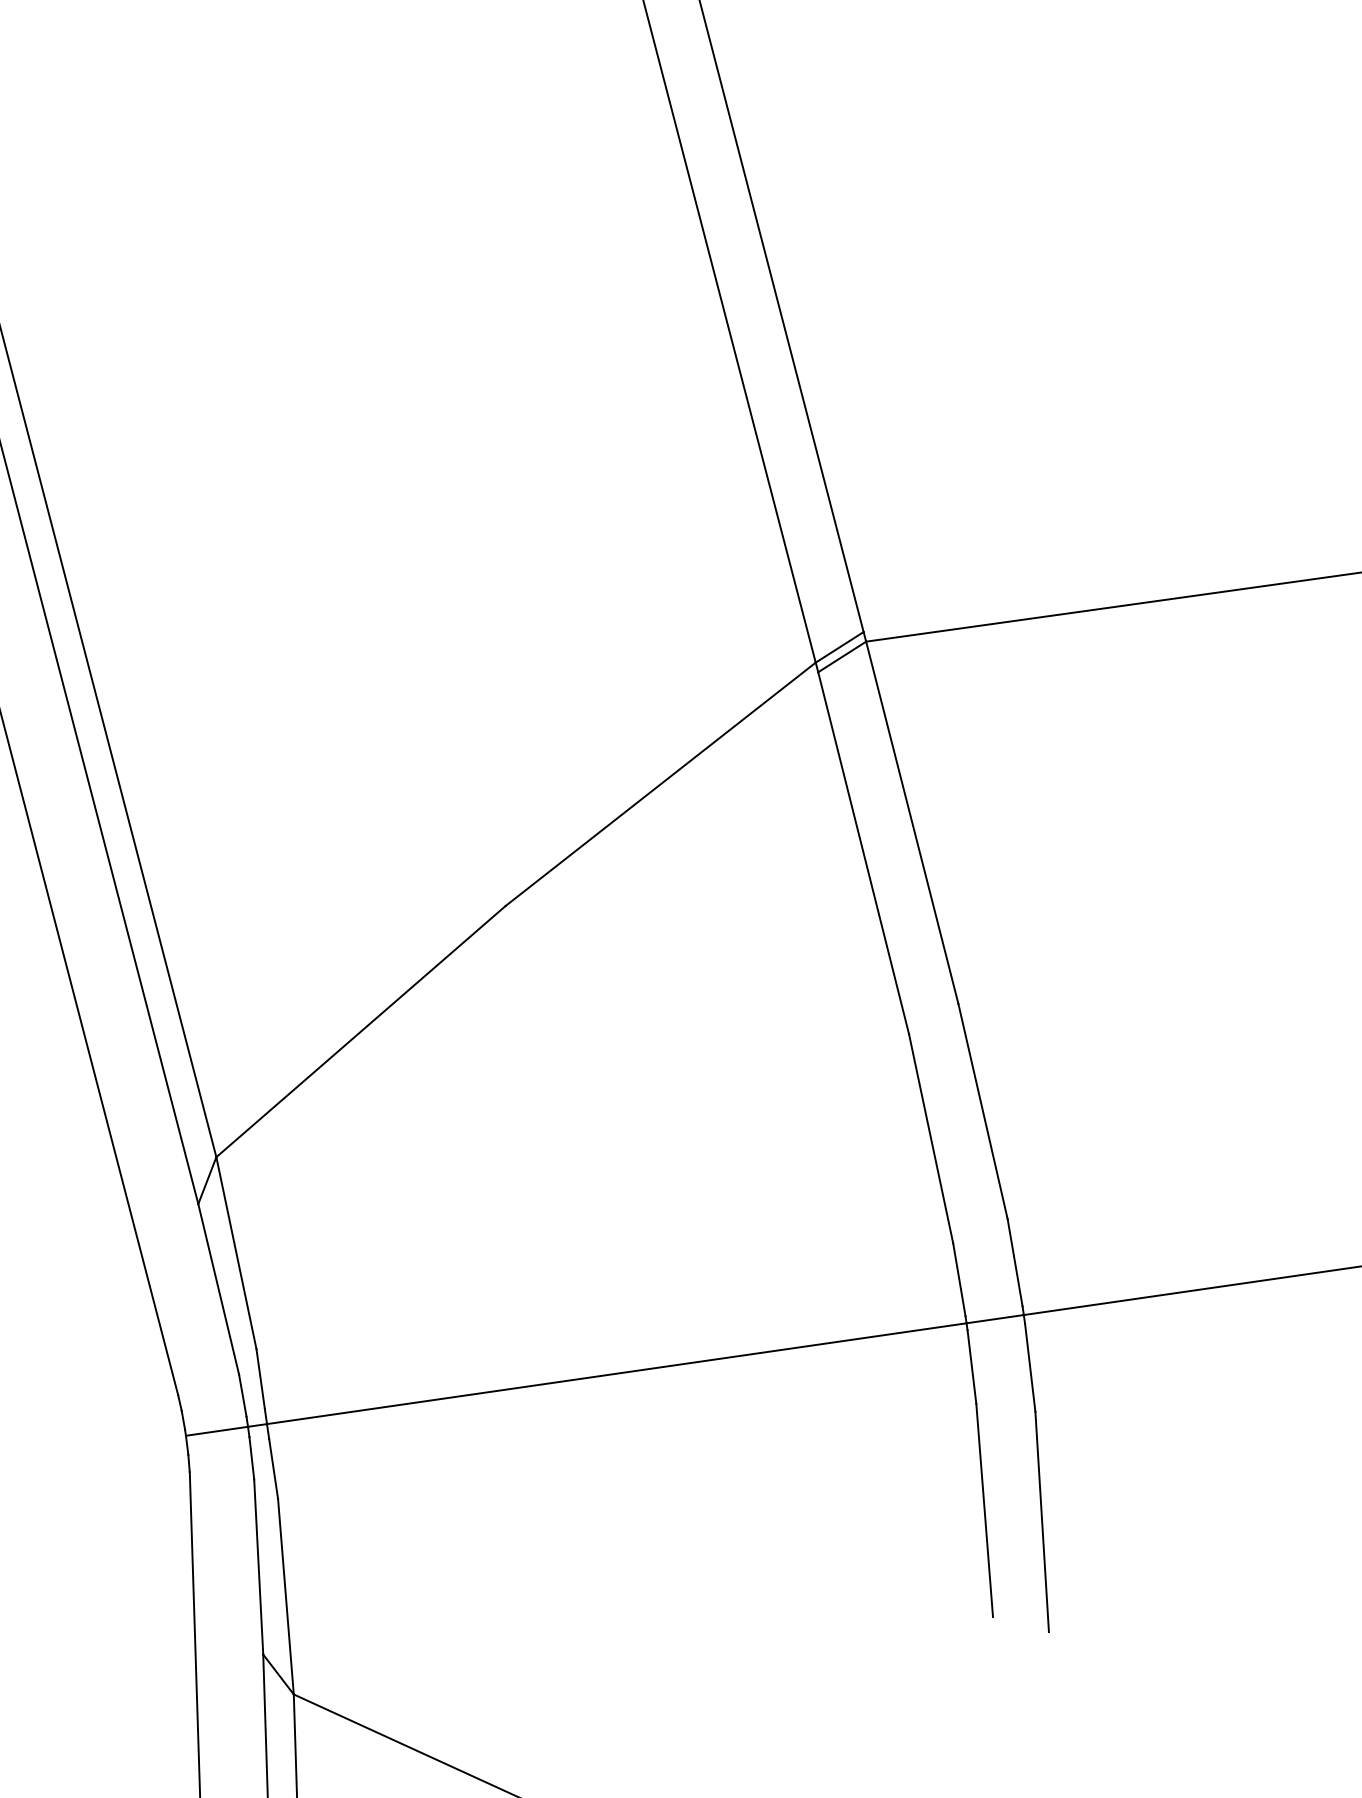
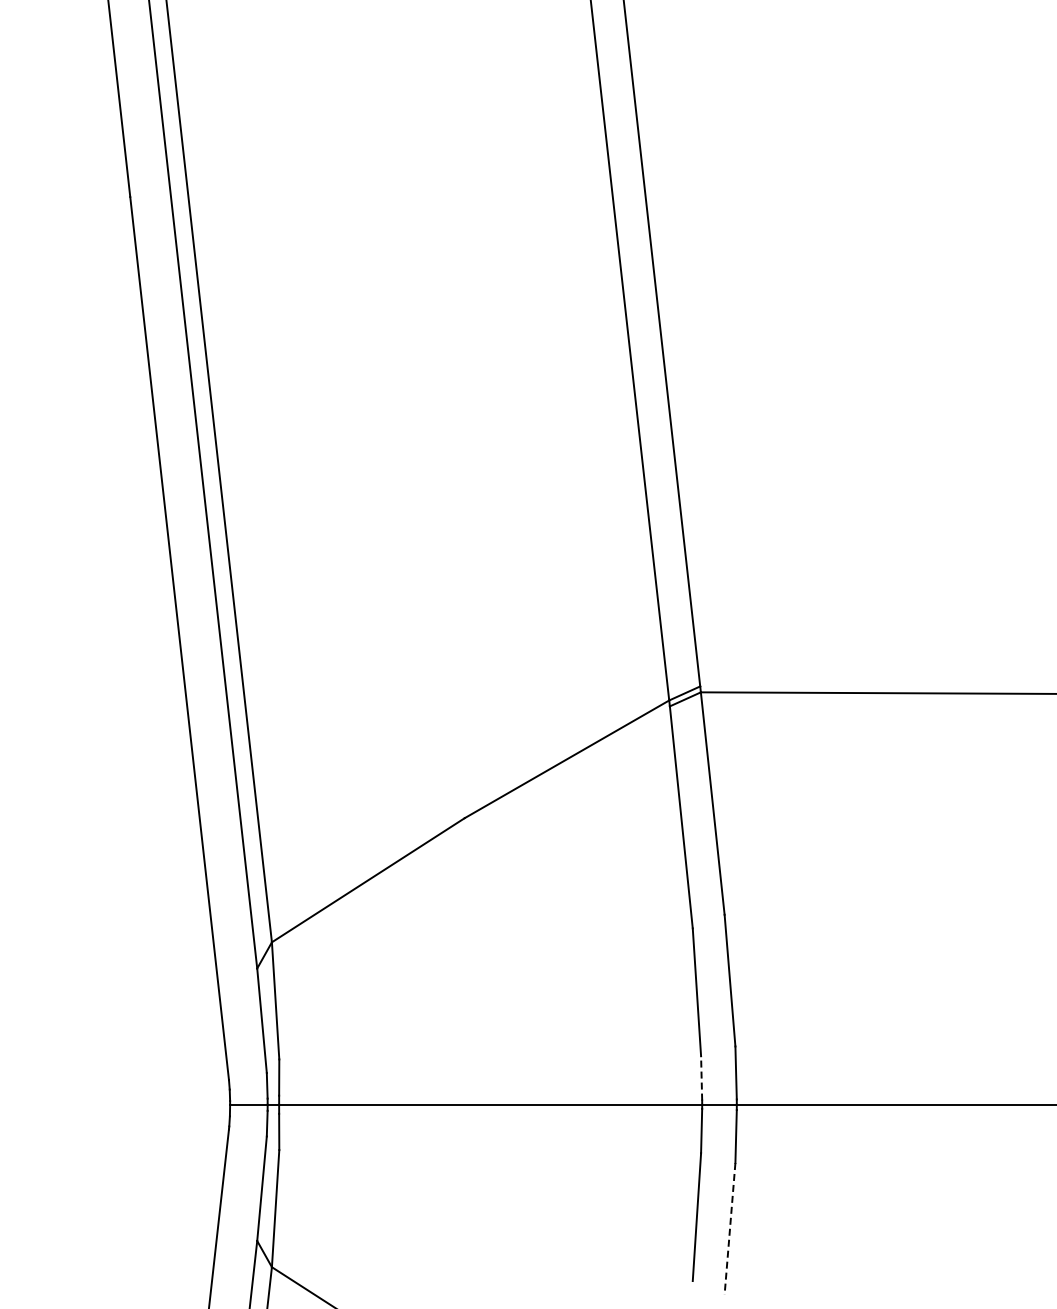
line: (958, 1278) -> (701, 1077), solid -> dashed
line: (1041, 1523) -> (729, 1229), solid -> dashed

